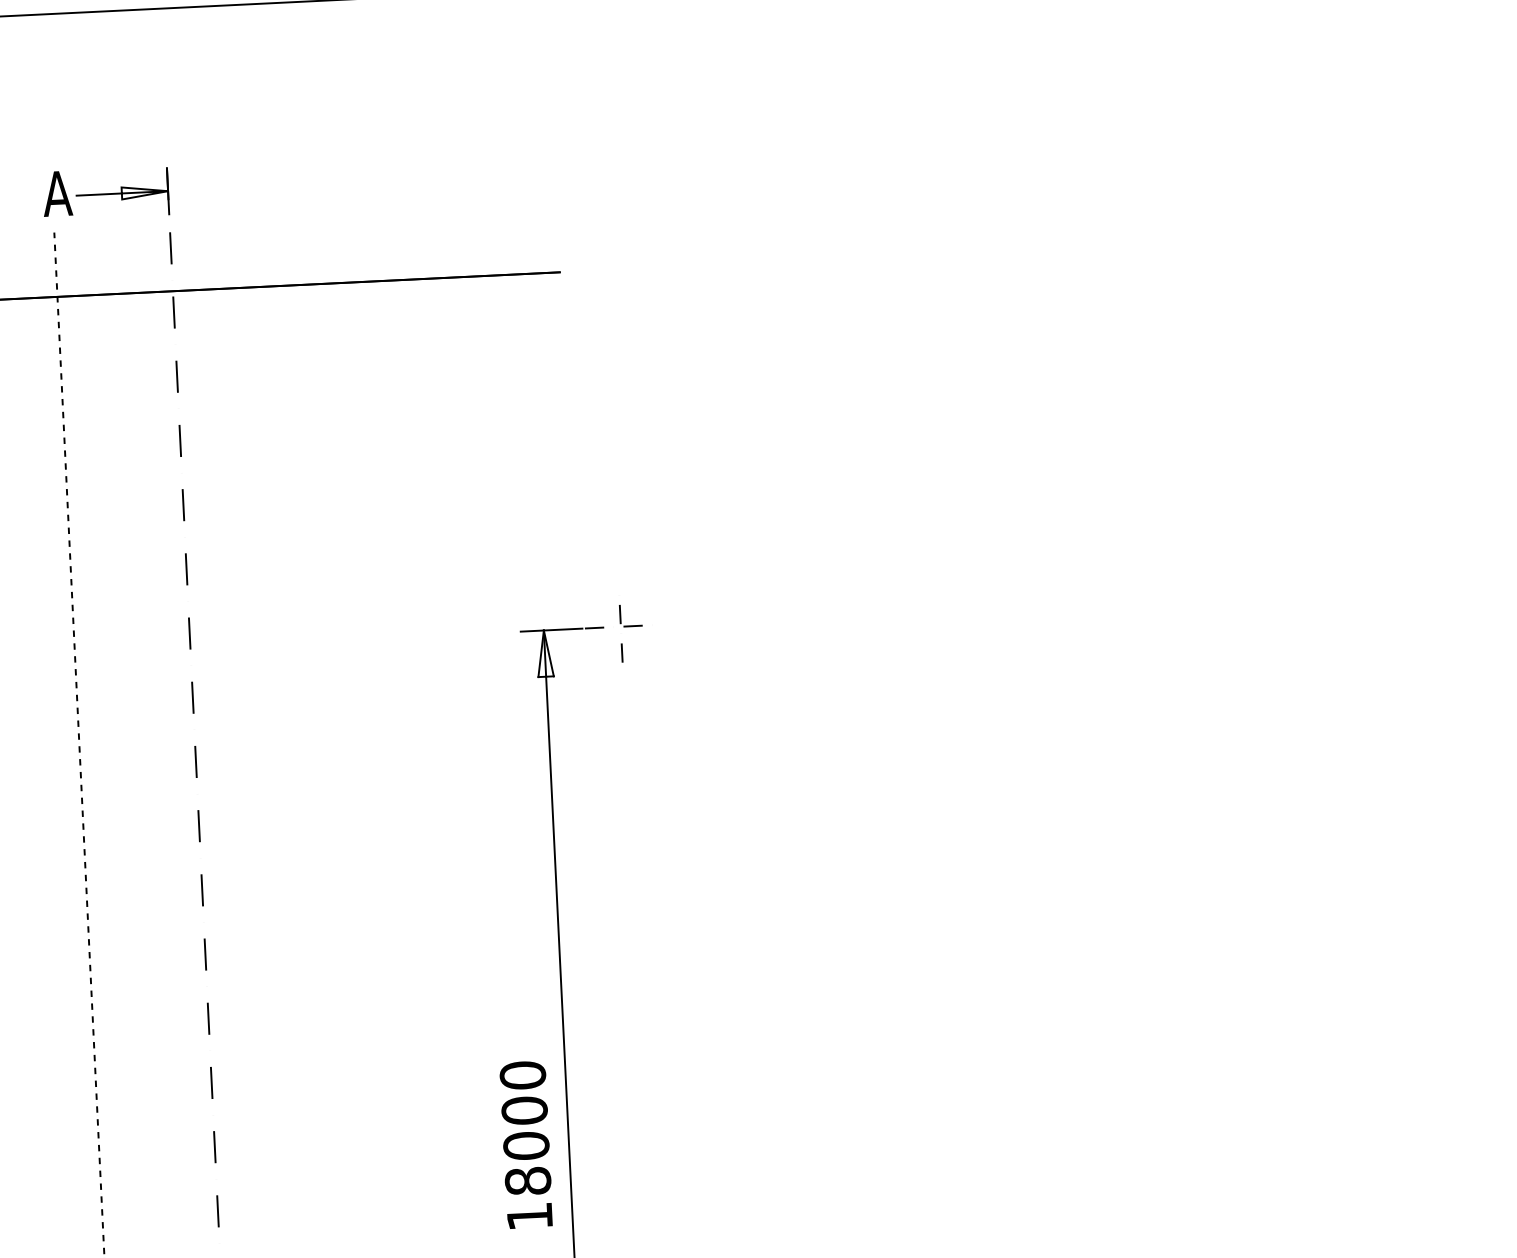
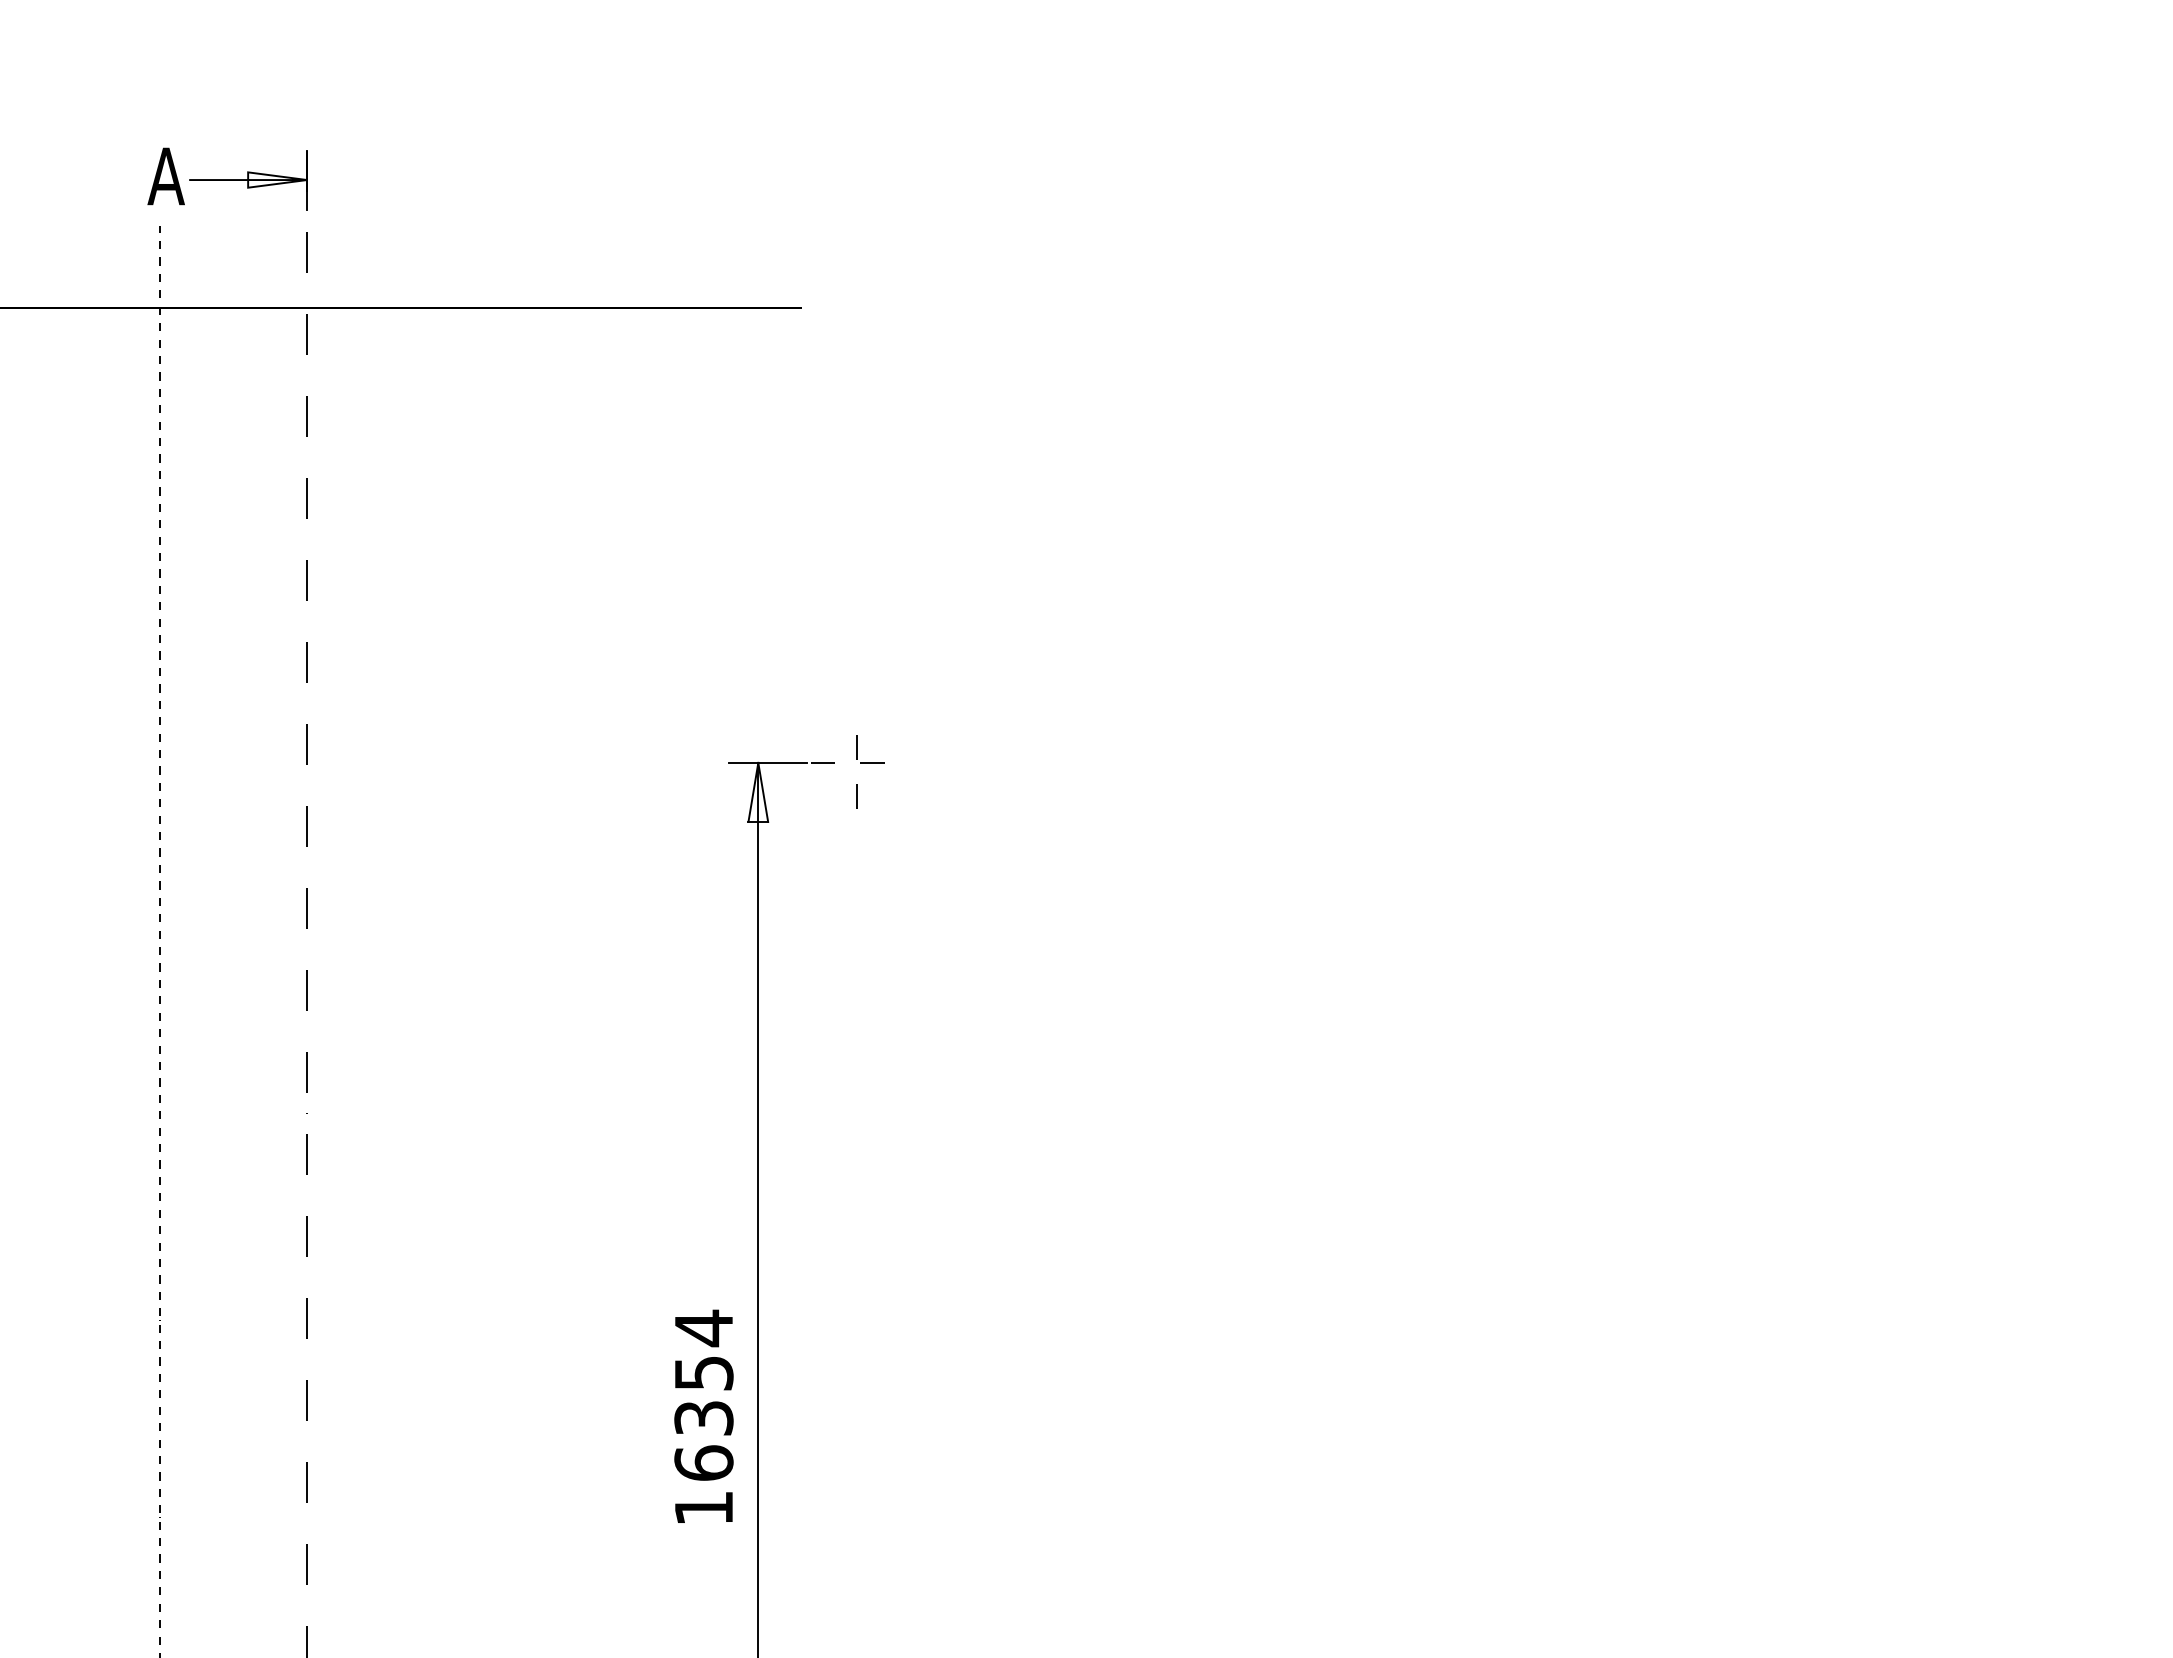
text: (525, 1127) -> (703, 1394), 18000 -> 16354

